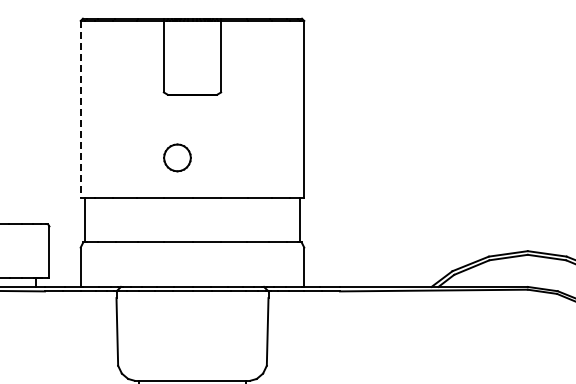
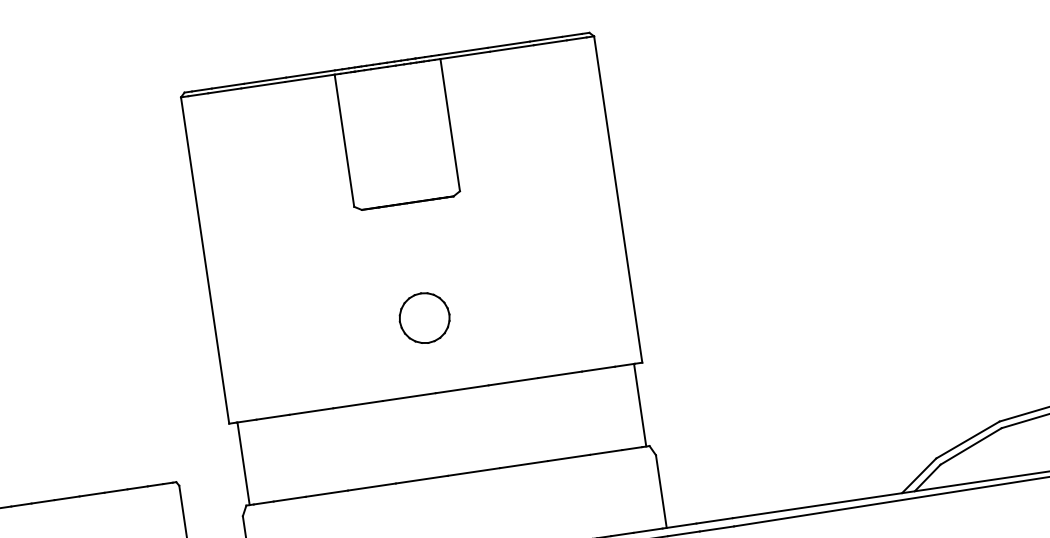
line: (80, 109) -> (204, 261), dashed -> solid
part: (177, 157) -> (424, 317), moved

